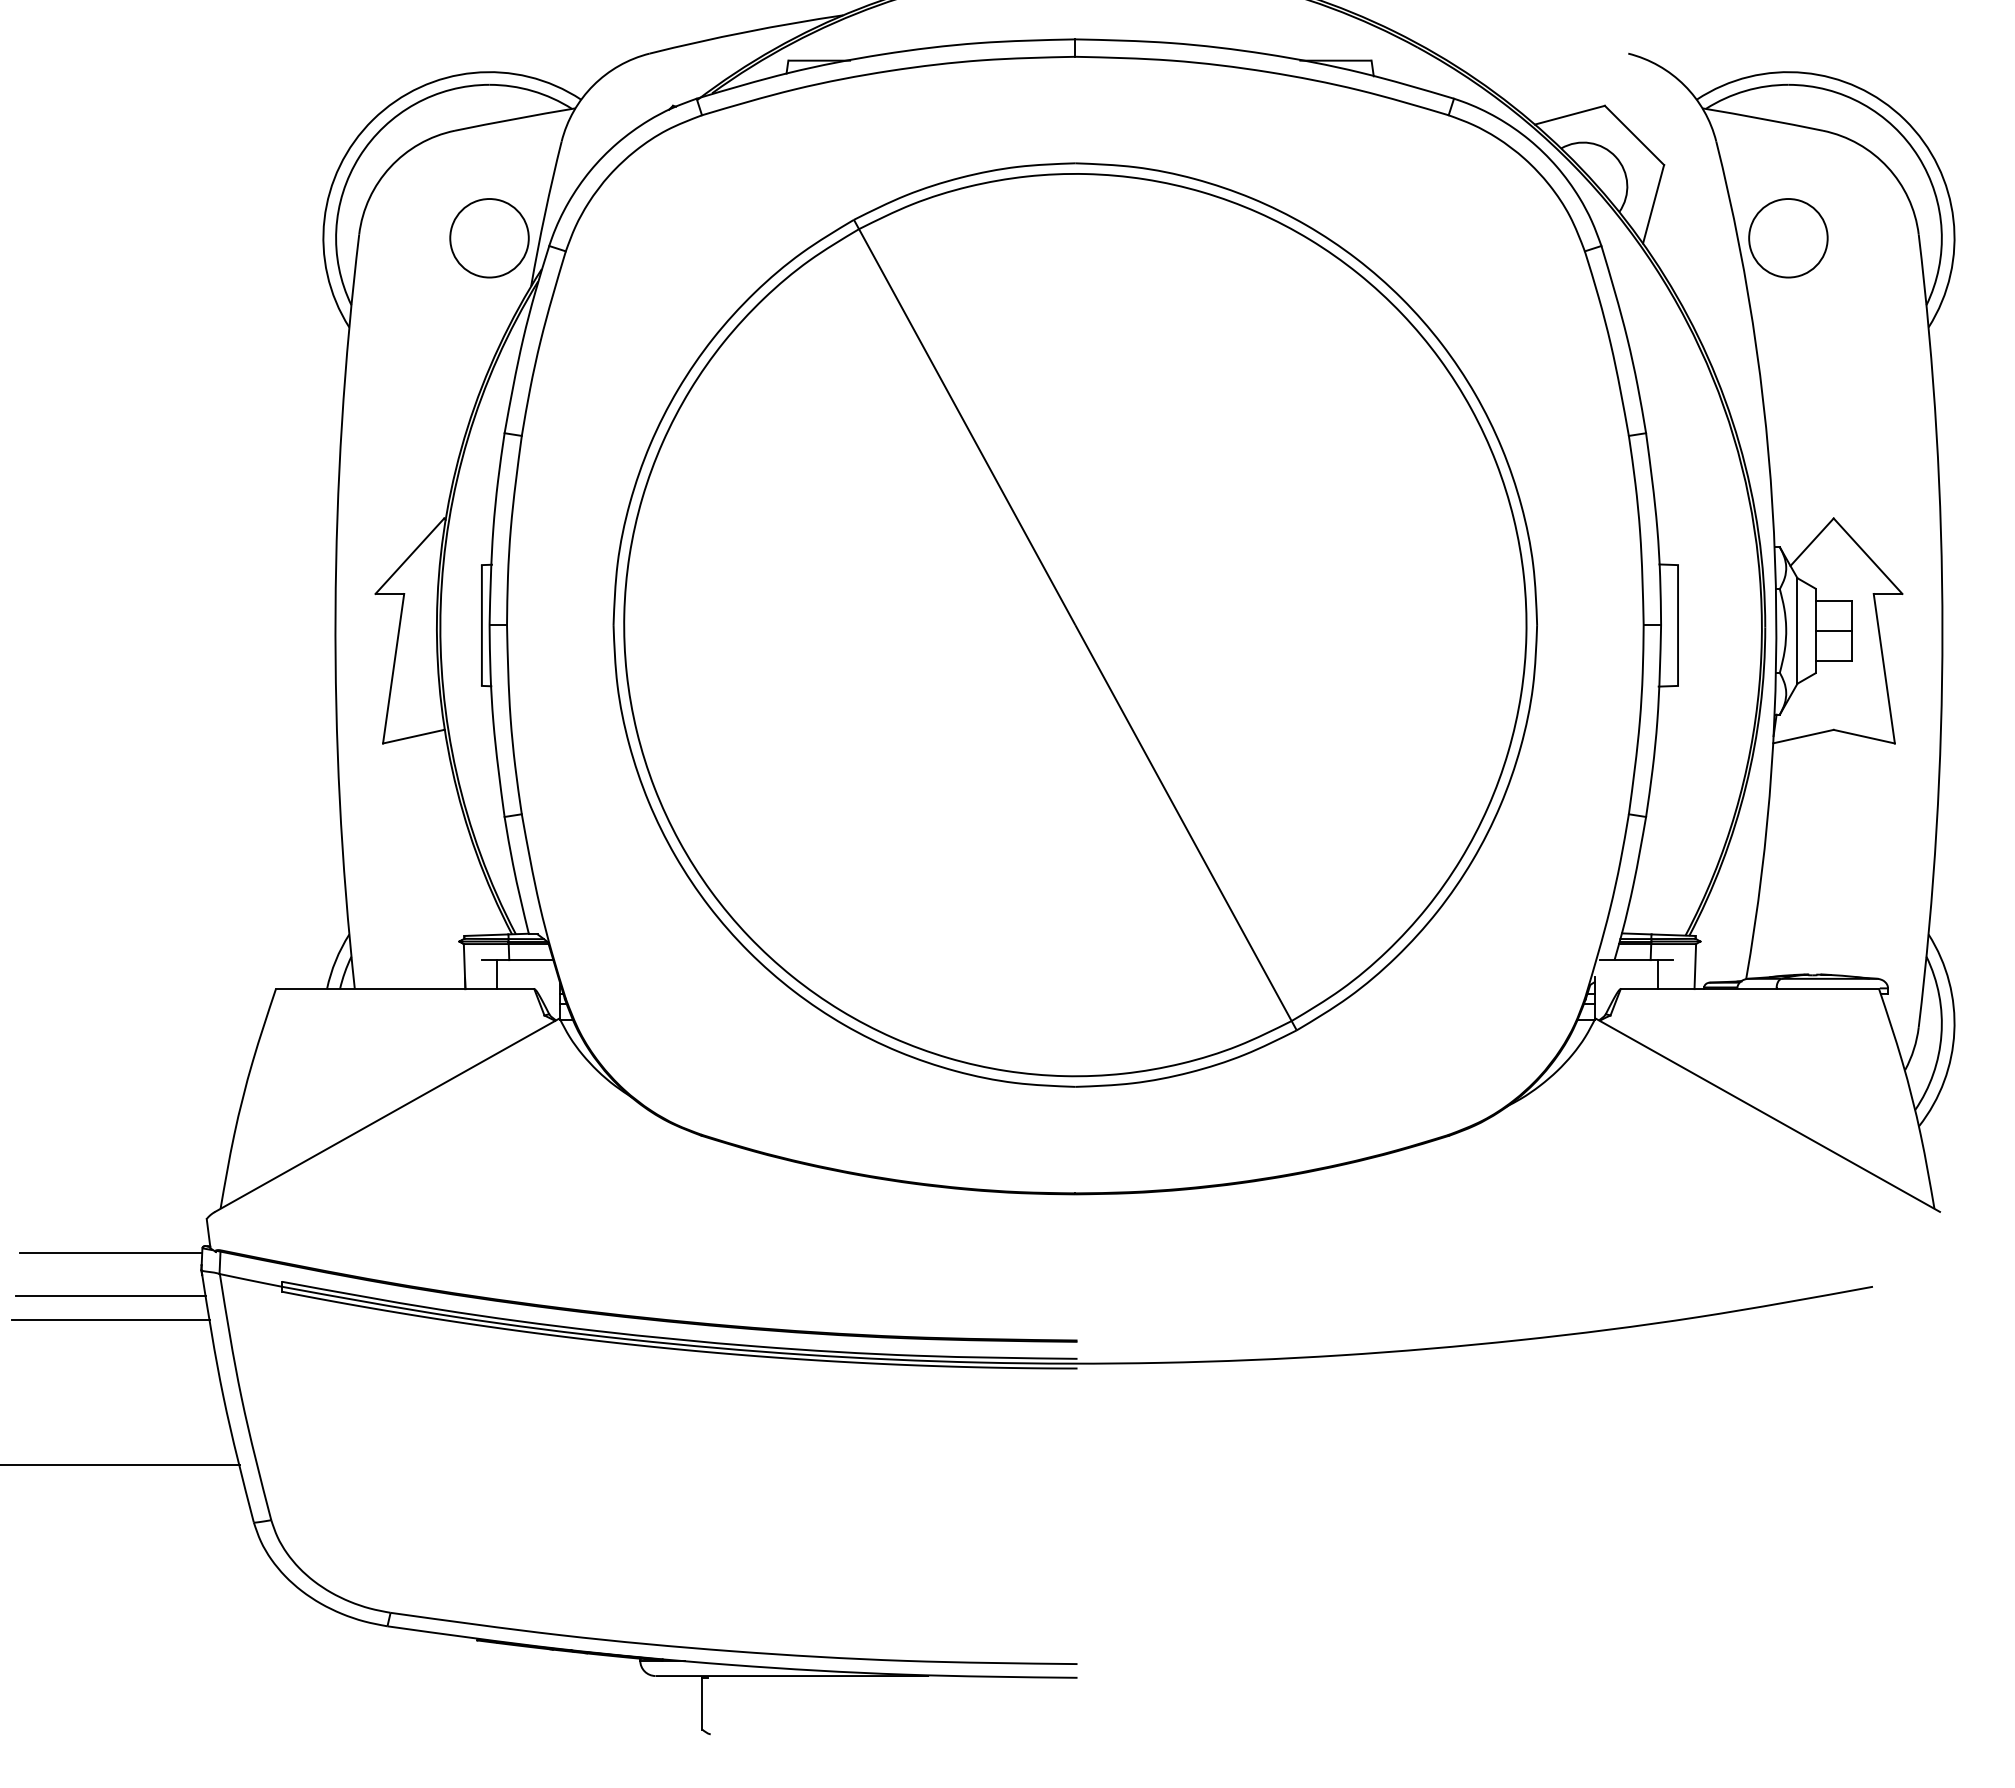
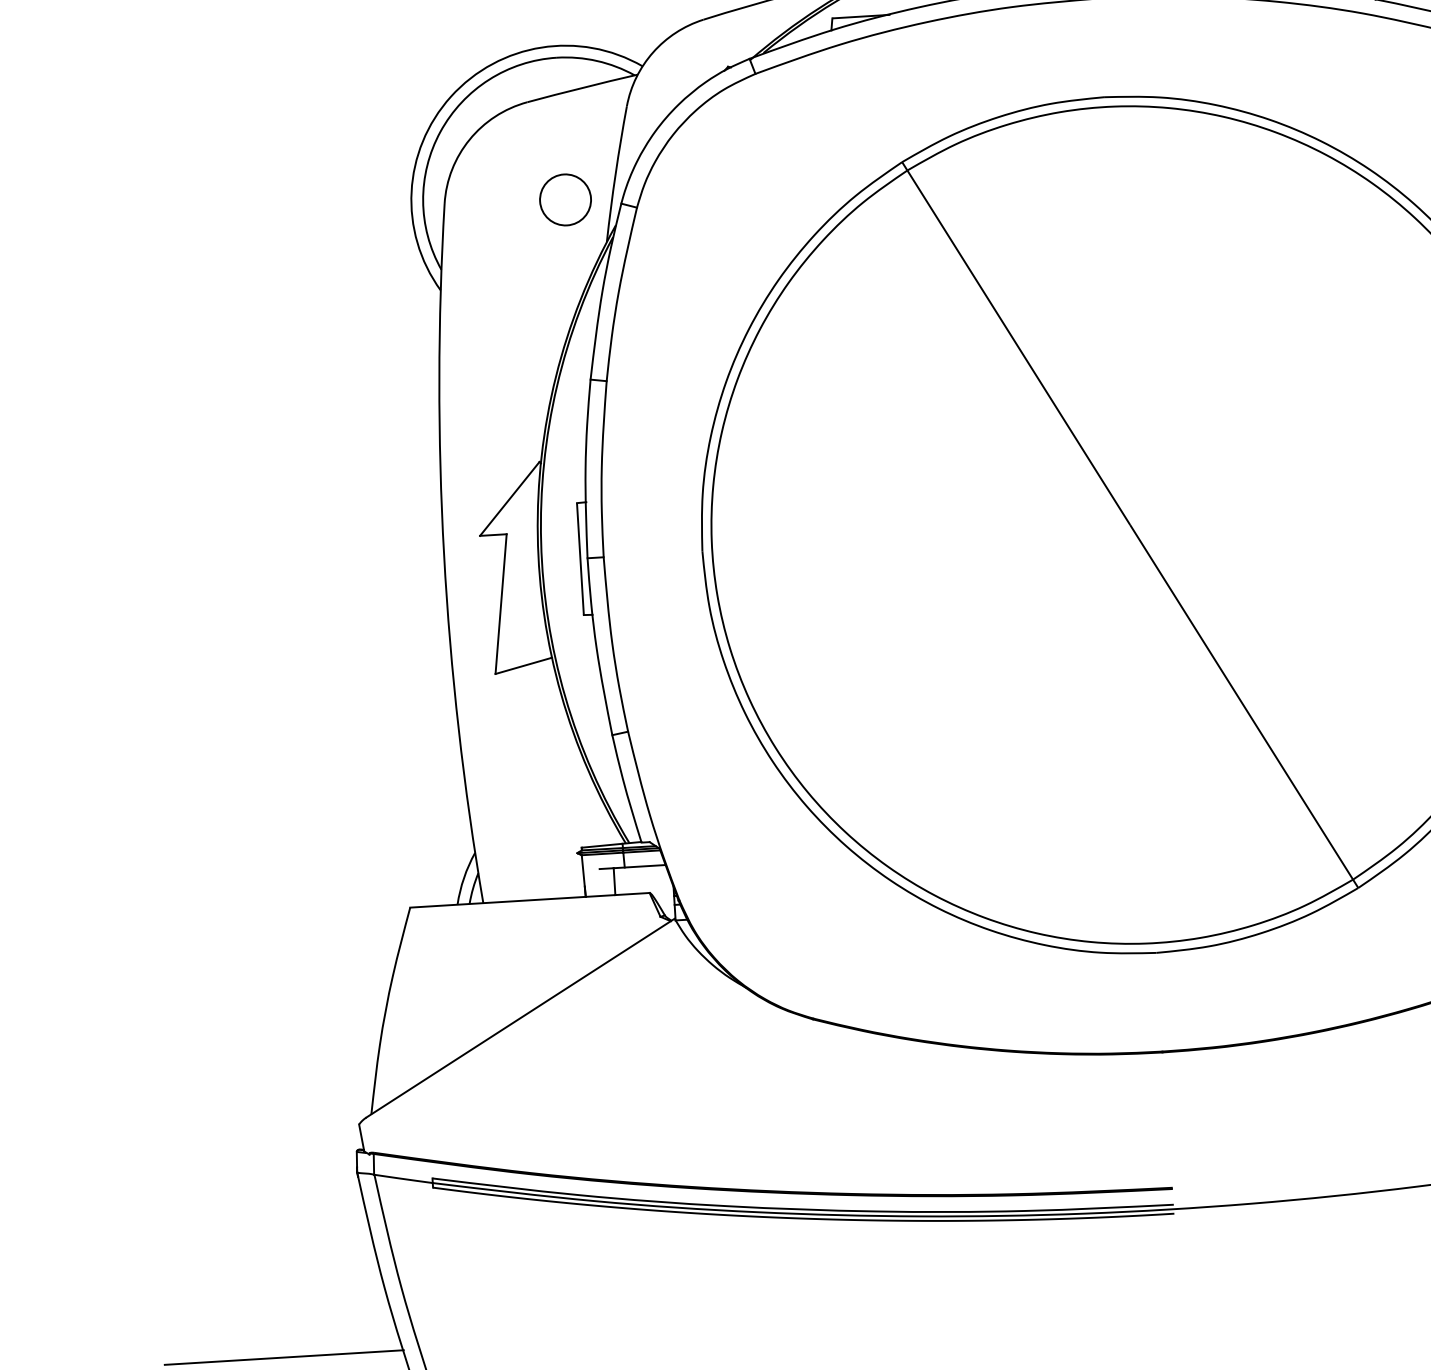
circle: (489, 238) -> (565, 200), size x0.7
line: (110, 1252) -> (271, 1161), removed
line: (110, 1295) -> (274, 1200), removed
line: (110, 1319) -> (275, 1223), removed

